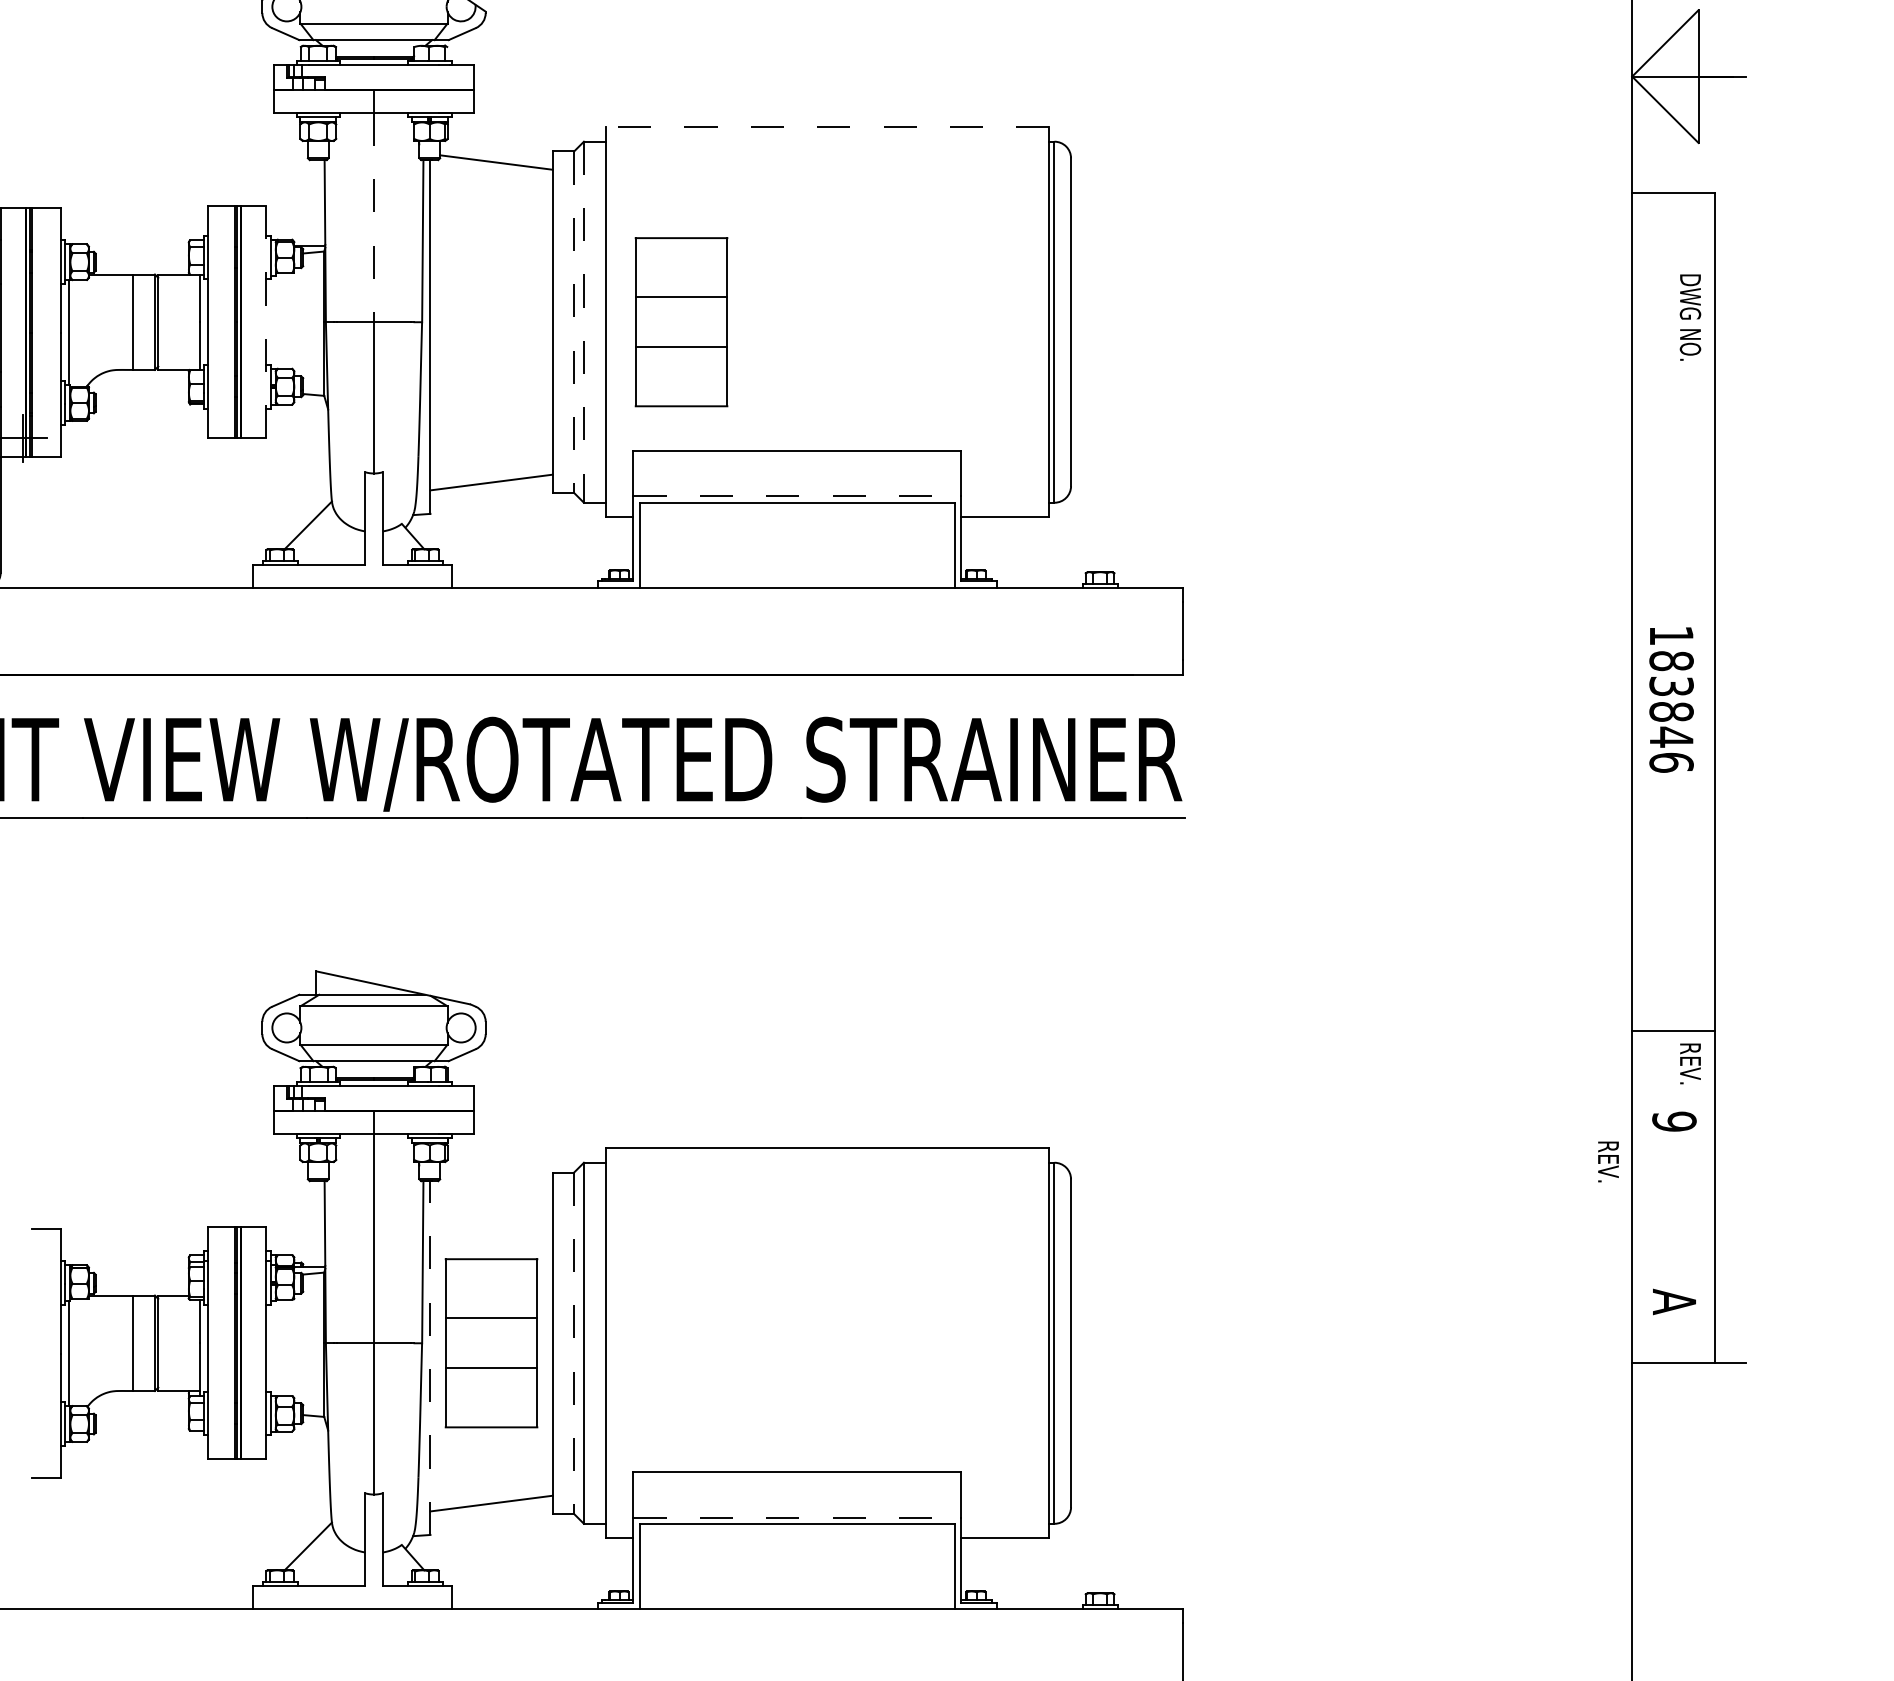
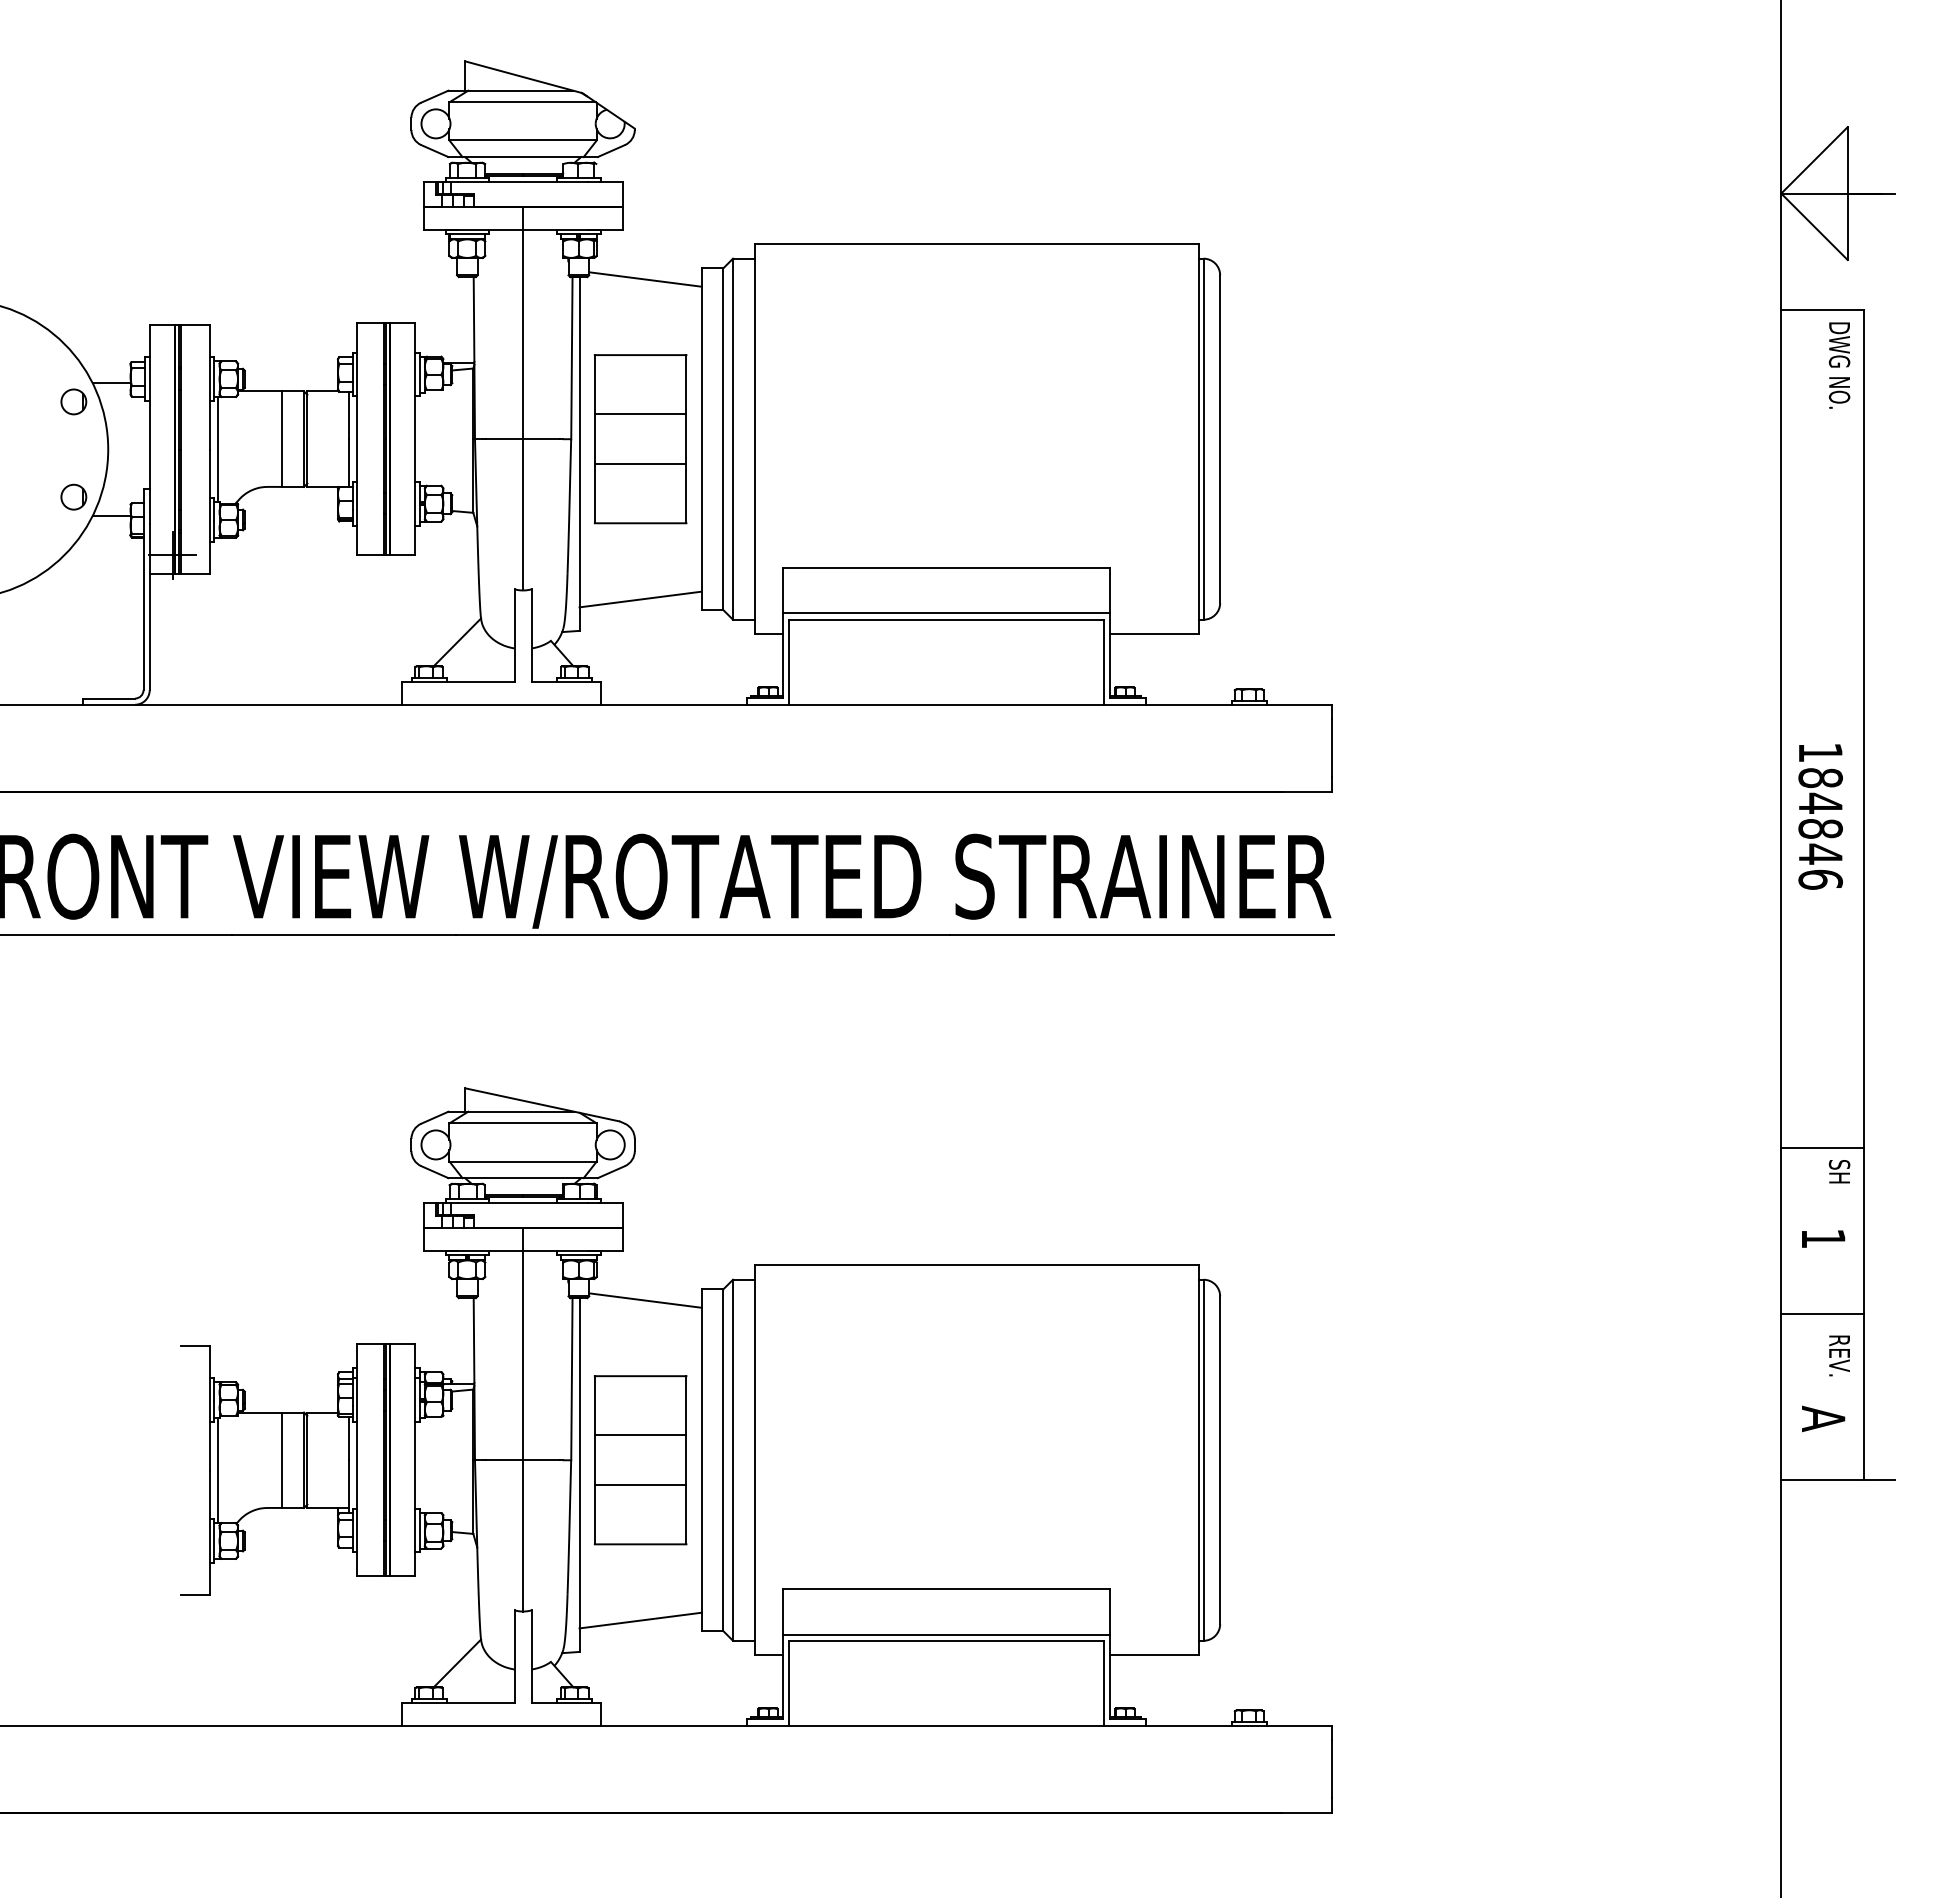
line: (827, 127) -> (976, 244), dashed -> solid
line: (374, 217) -> (523, 334), dashed -> solid
text: (1690, 317) -> (1839, 365), moved
line: (266, 321) -> (415, 438), dashed -> solid
line: (574, 322) -> (723, 439), dashed -> solid
line: (584, 322) -> (733, 439), dashed -> solid
part: (681, 322) -> (640, 439), moved
line: (797, 496) -> (946, 613), dashed -> solid
text: (1671, 685) -> (1820, 802), 183846 -> 184846
text: (1690, 1063) -> (1839, 1180), REV. -> SH
text: (1674, 1121) -> (1823, 1238), 9 -> 1
text: (1608, 1161) -> (1839, 1355), moved
line: (496, 1183) -> (645, 1300), added
line: (1673, 1196) -> (1822, 1313), added
line: (574, 1343) -> (723, 1460), dashed -> solid
line: (430, 1358) -> (579, 1475), dashed -> solid
line: (797, 1517) -> (946, 1634), dashed -> solid

